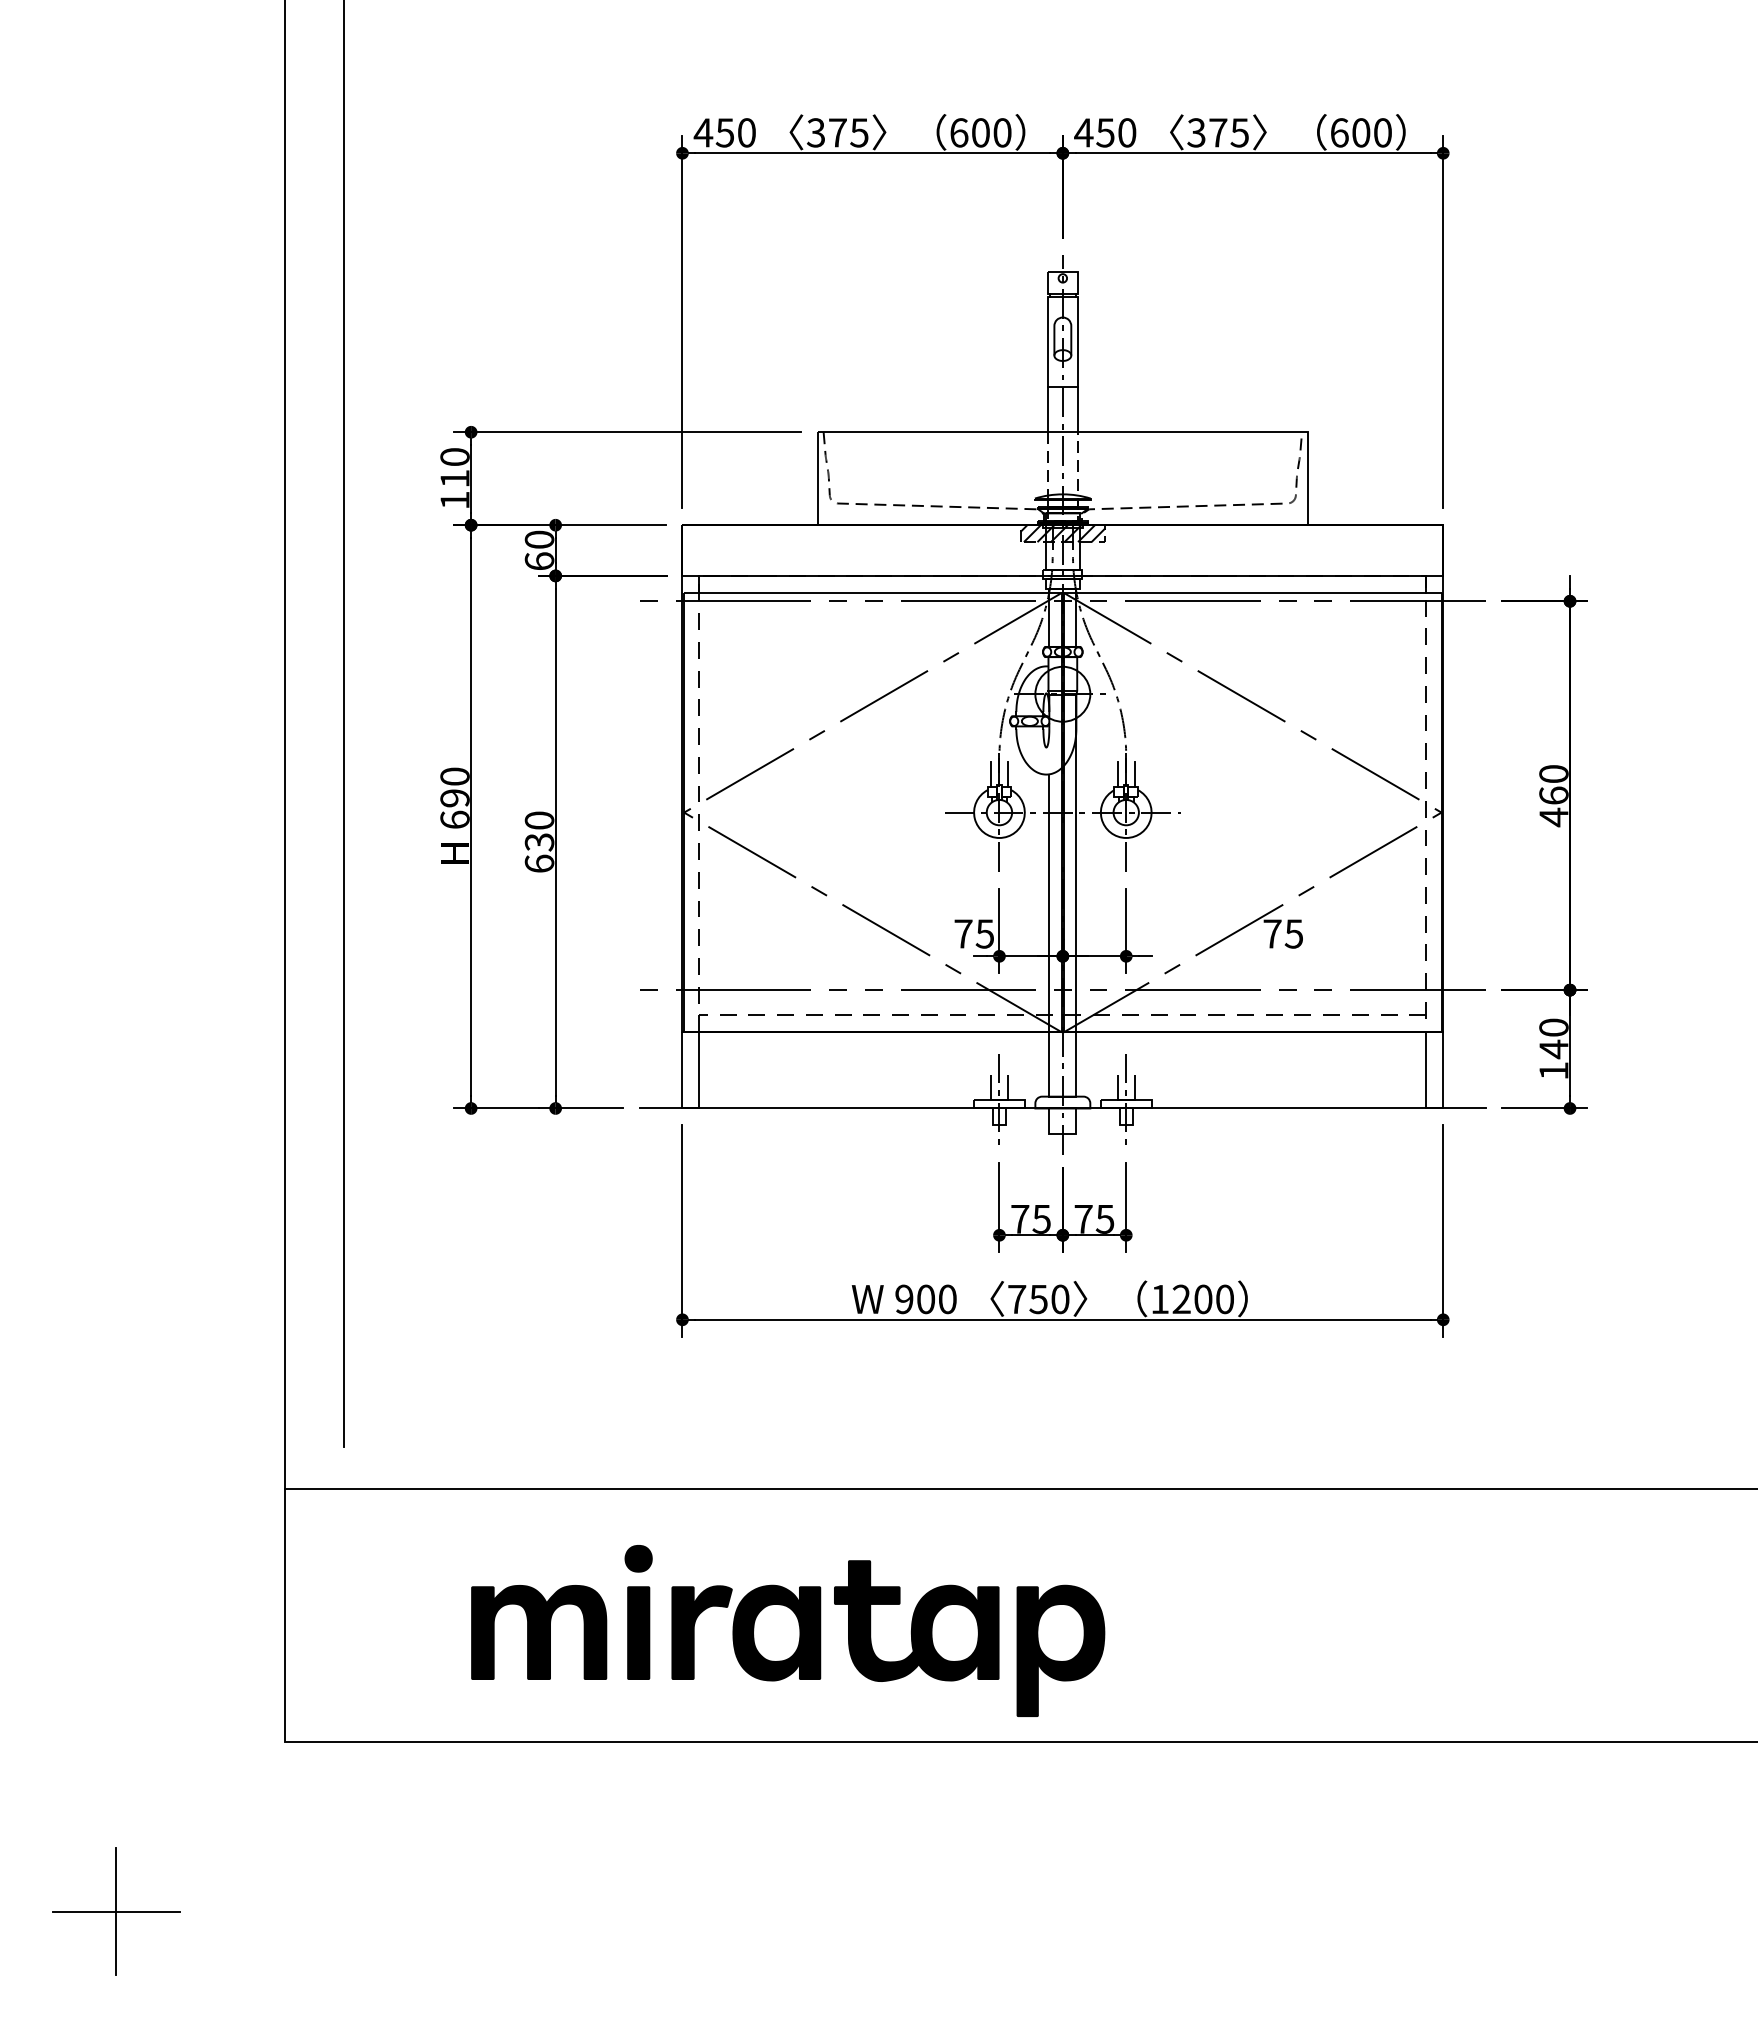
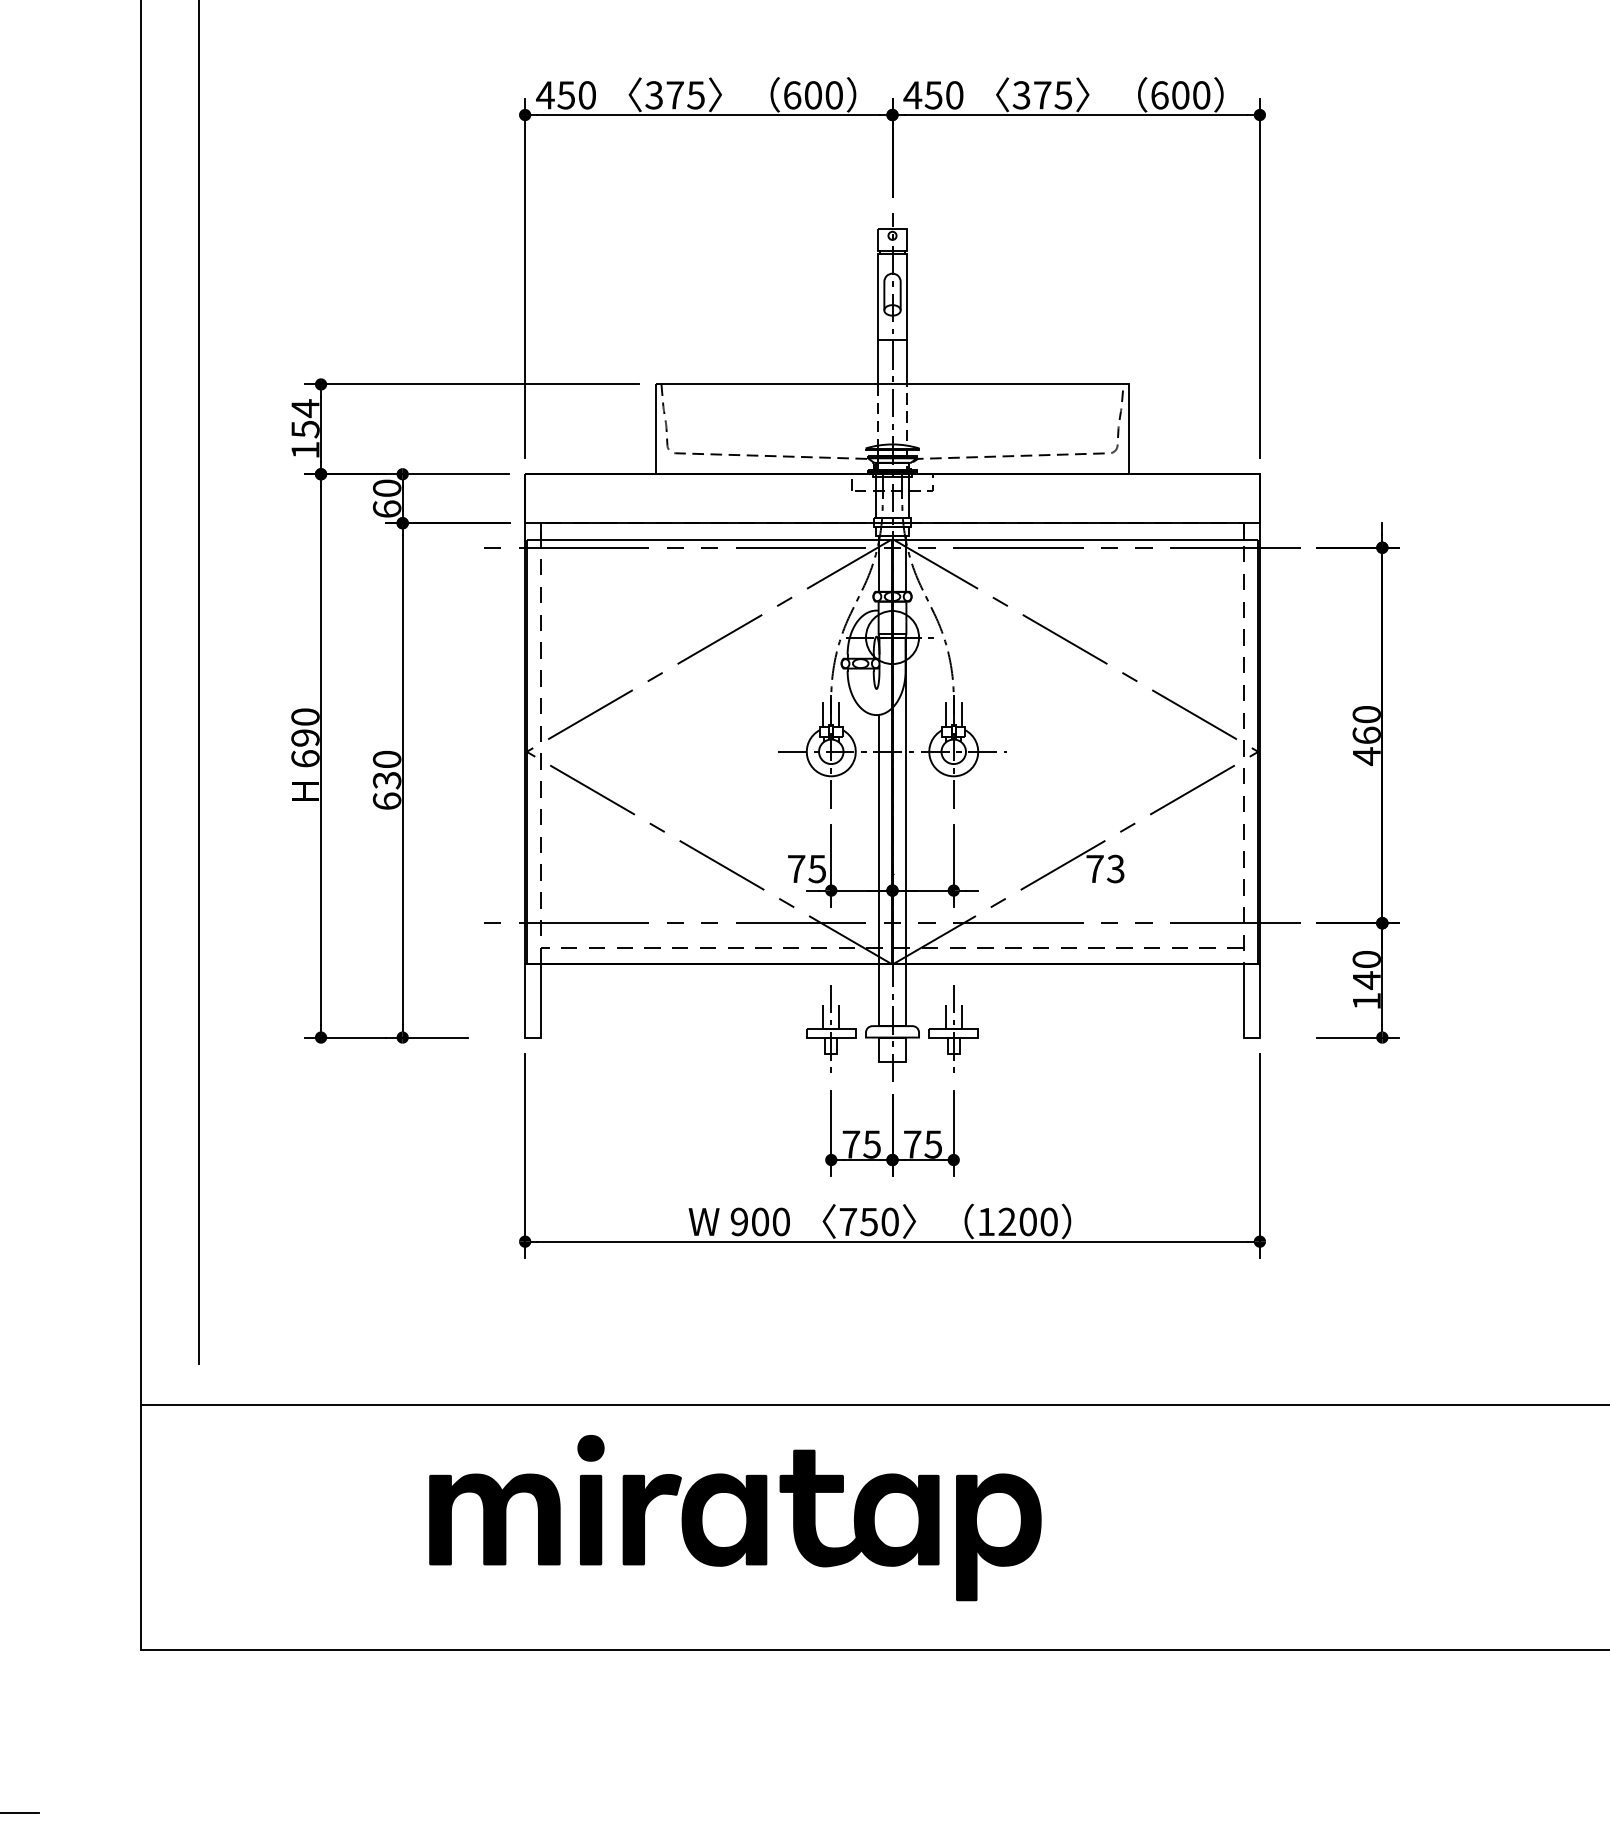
text: (454, 467) -> (304, 418), 110 -> 154
hatch: (1062, 533) -> (892, 482), removed
text: (1293, 933) -> (1115, 868), 75 -> 73
line: (1062, 1108) -> (892, 1037), removed
part: (788, 1630) -> (735, 1517), moved

